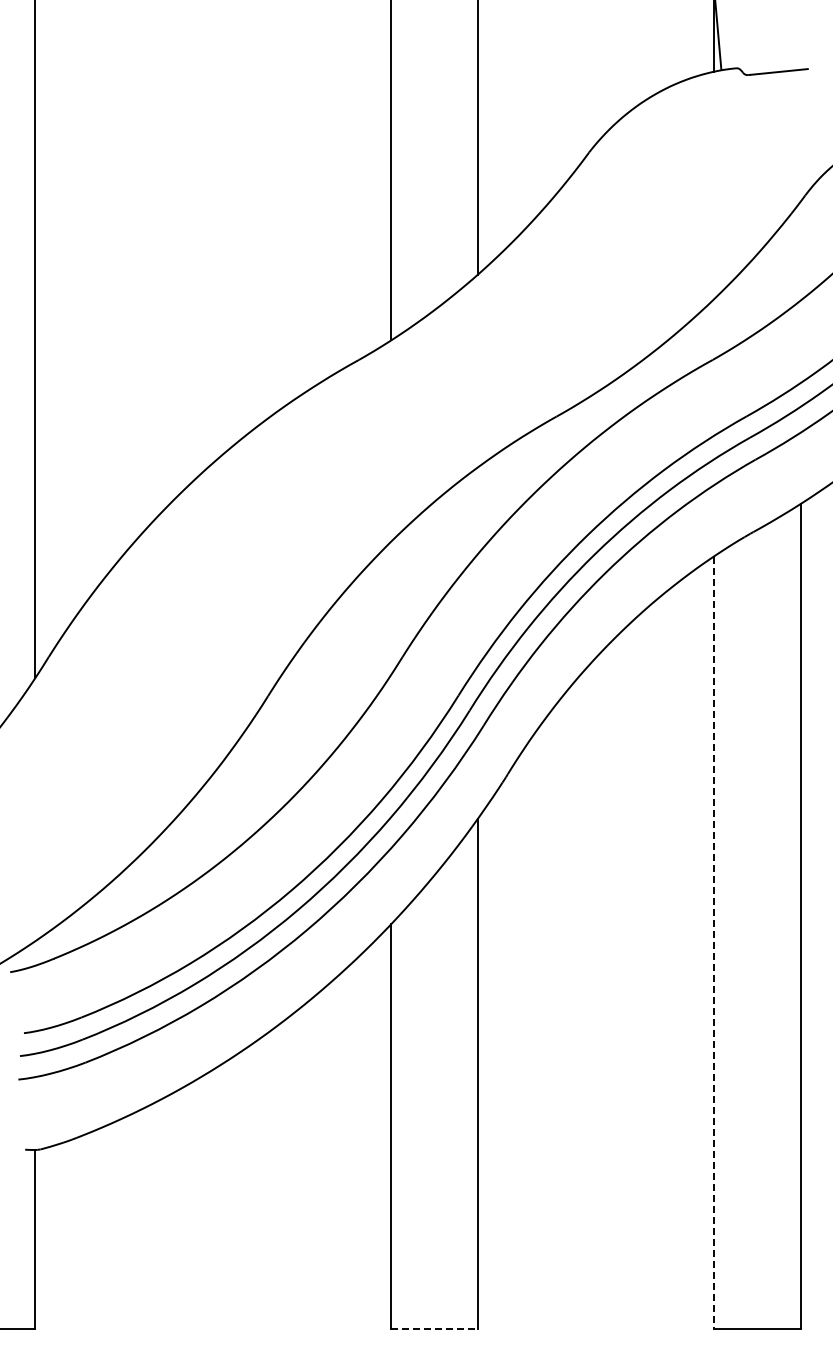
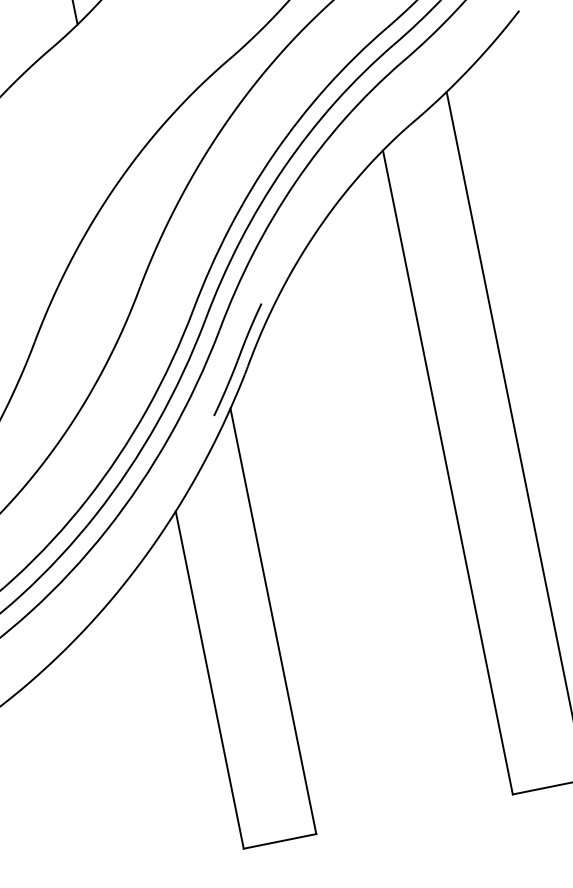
part: (497, 763) -> (237, 359), added
line: (713, 943) -> (447, 473), dashed -> solid
line: (434, 1328) -> (279, 841), dashed -> solid

